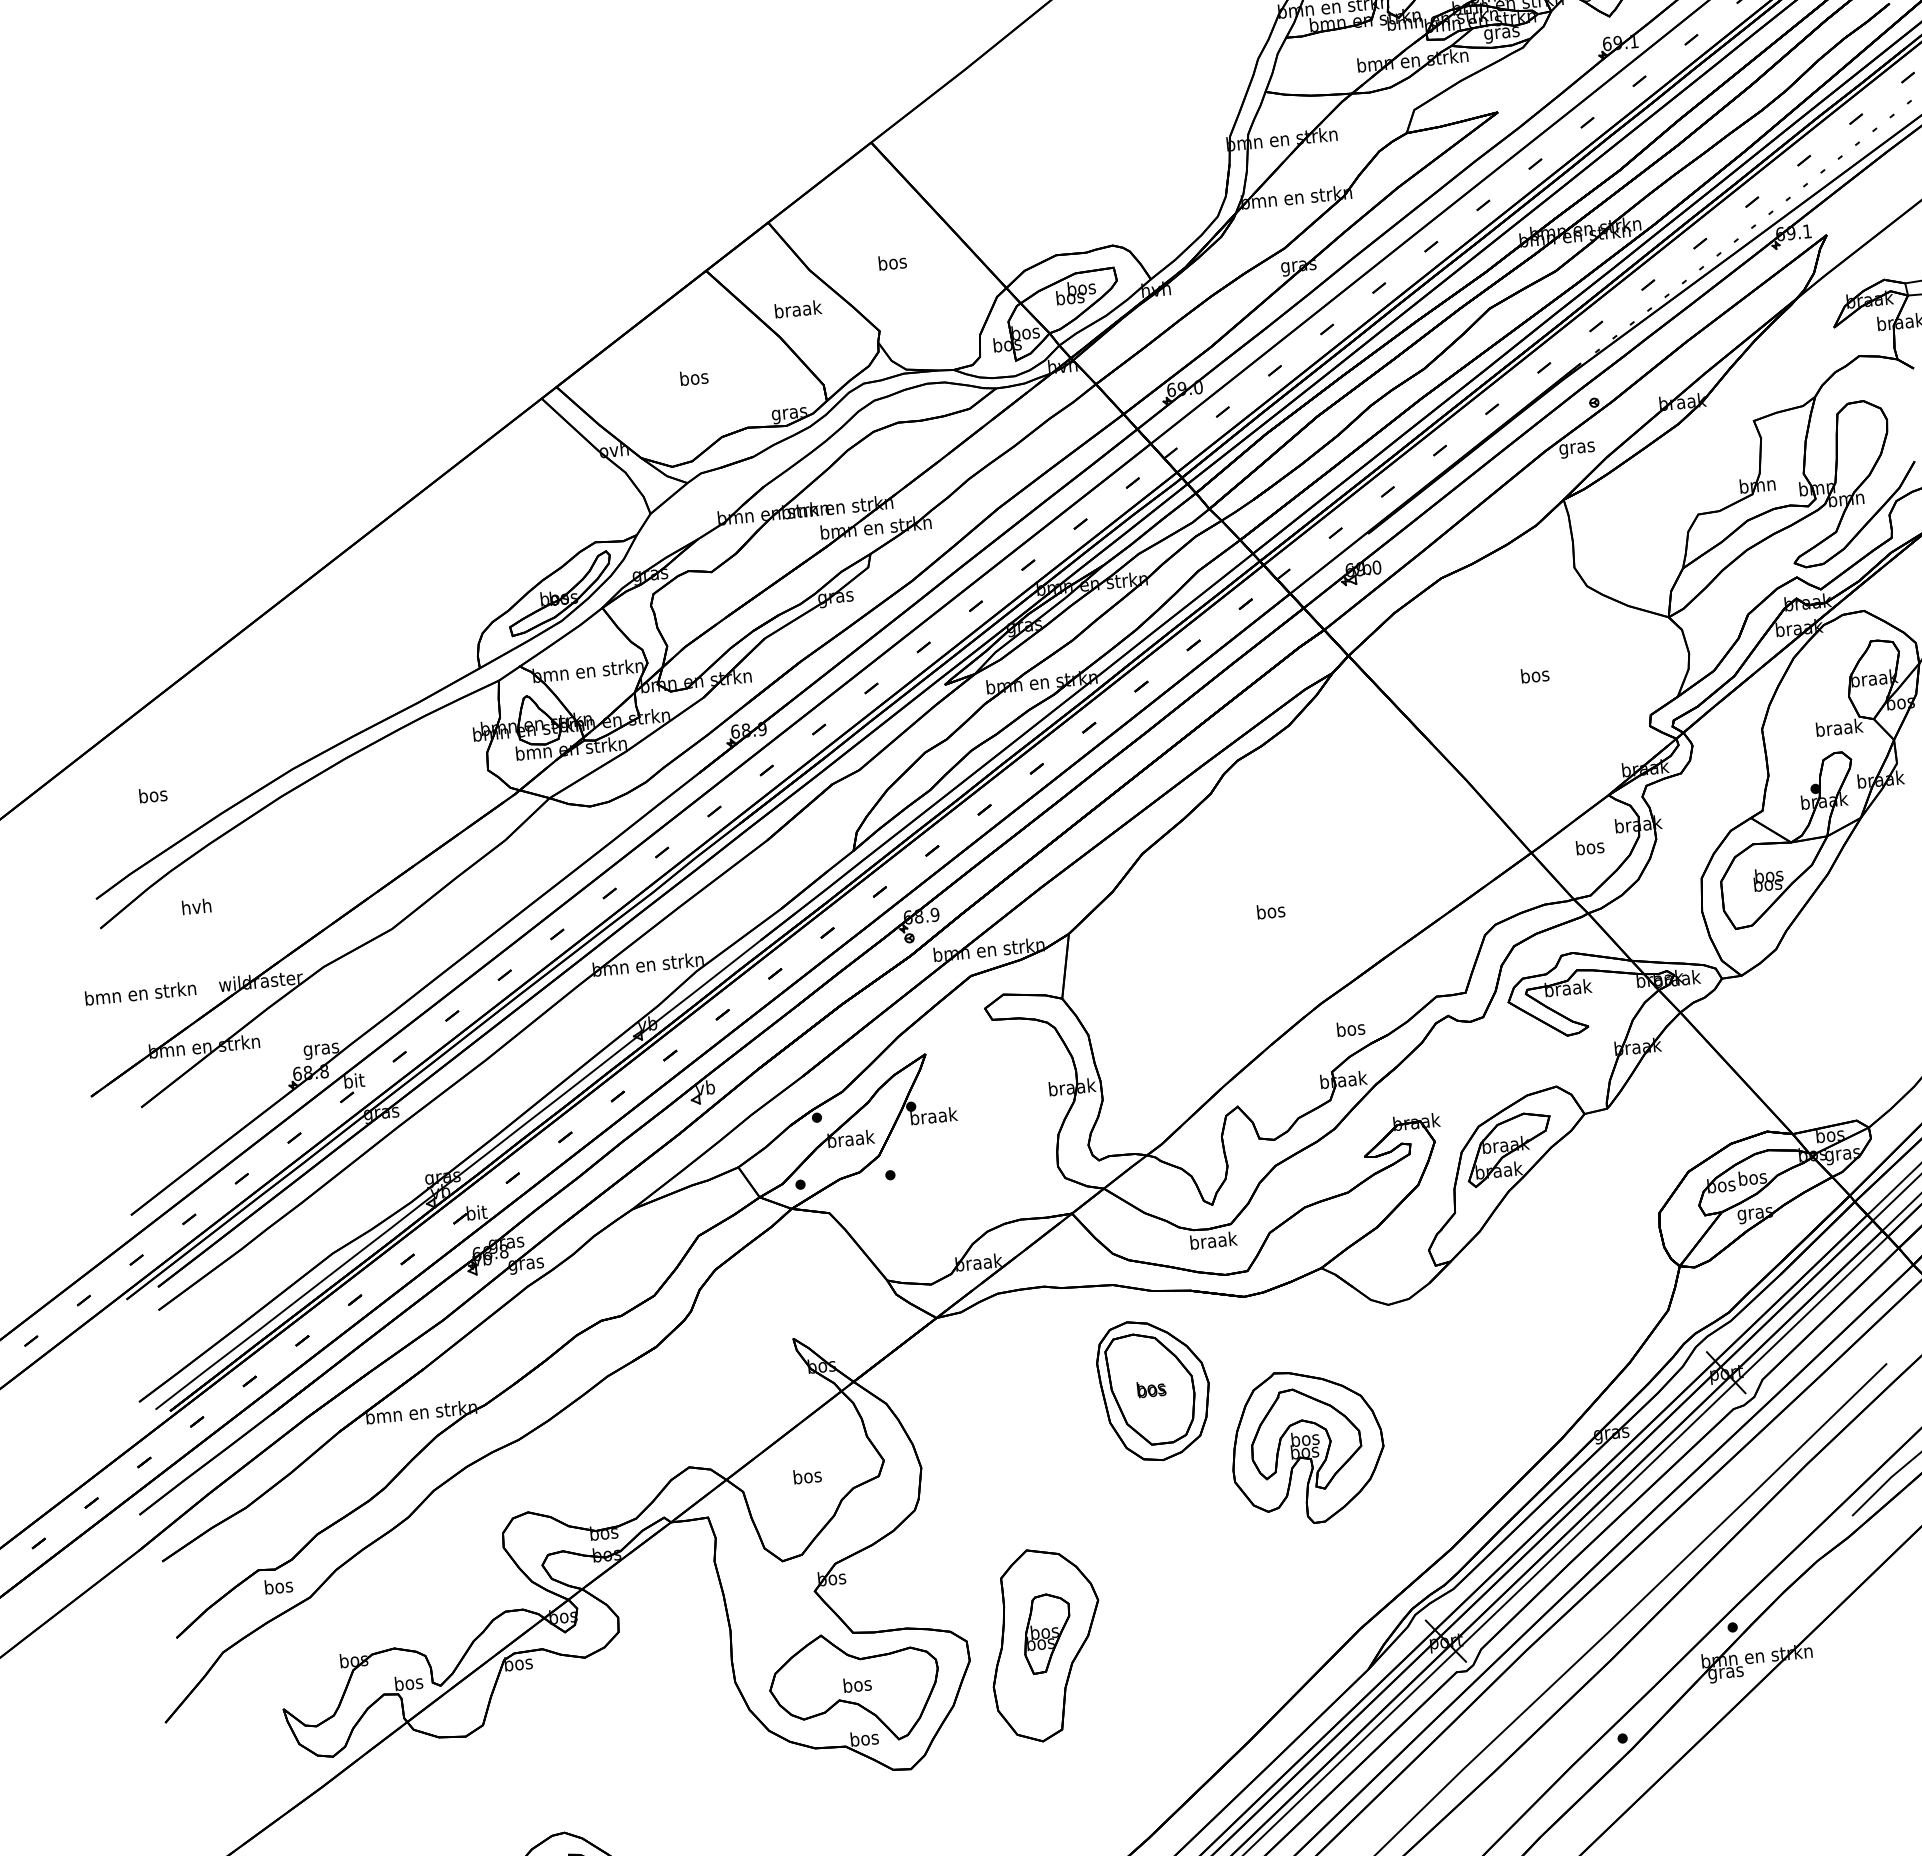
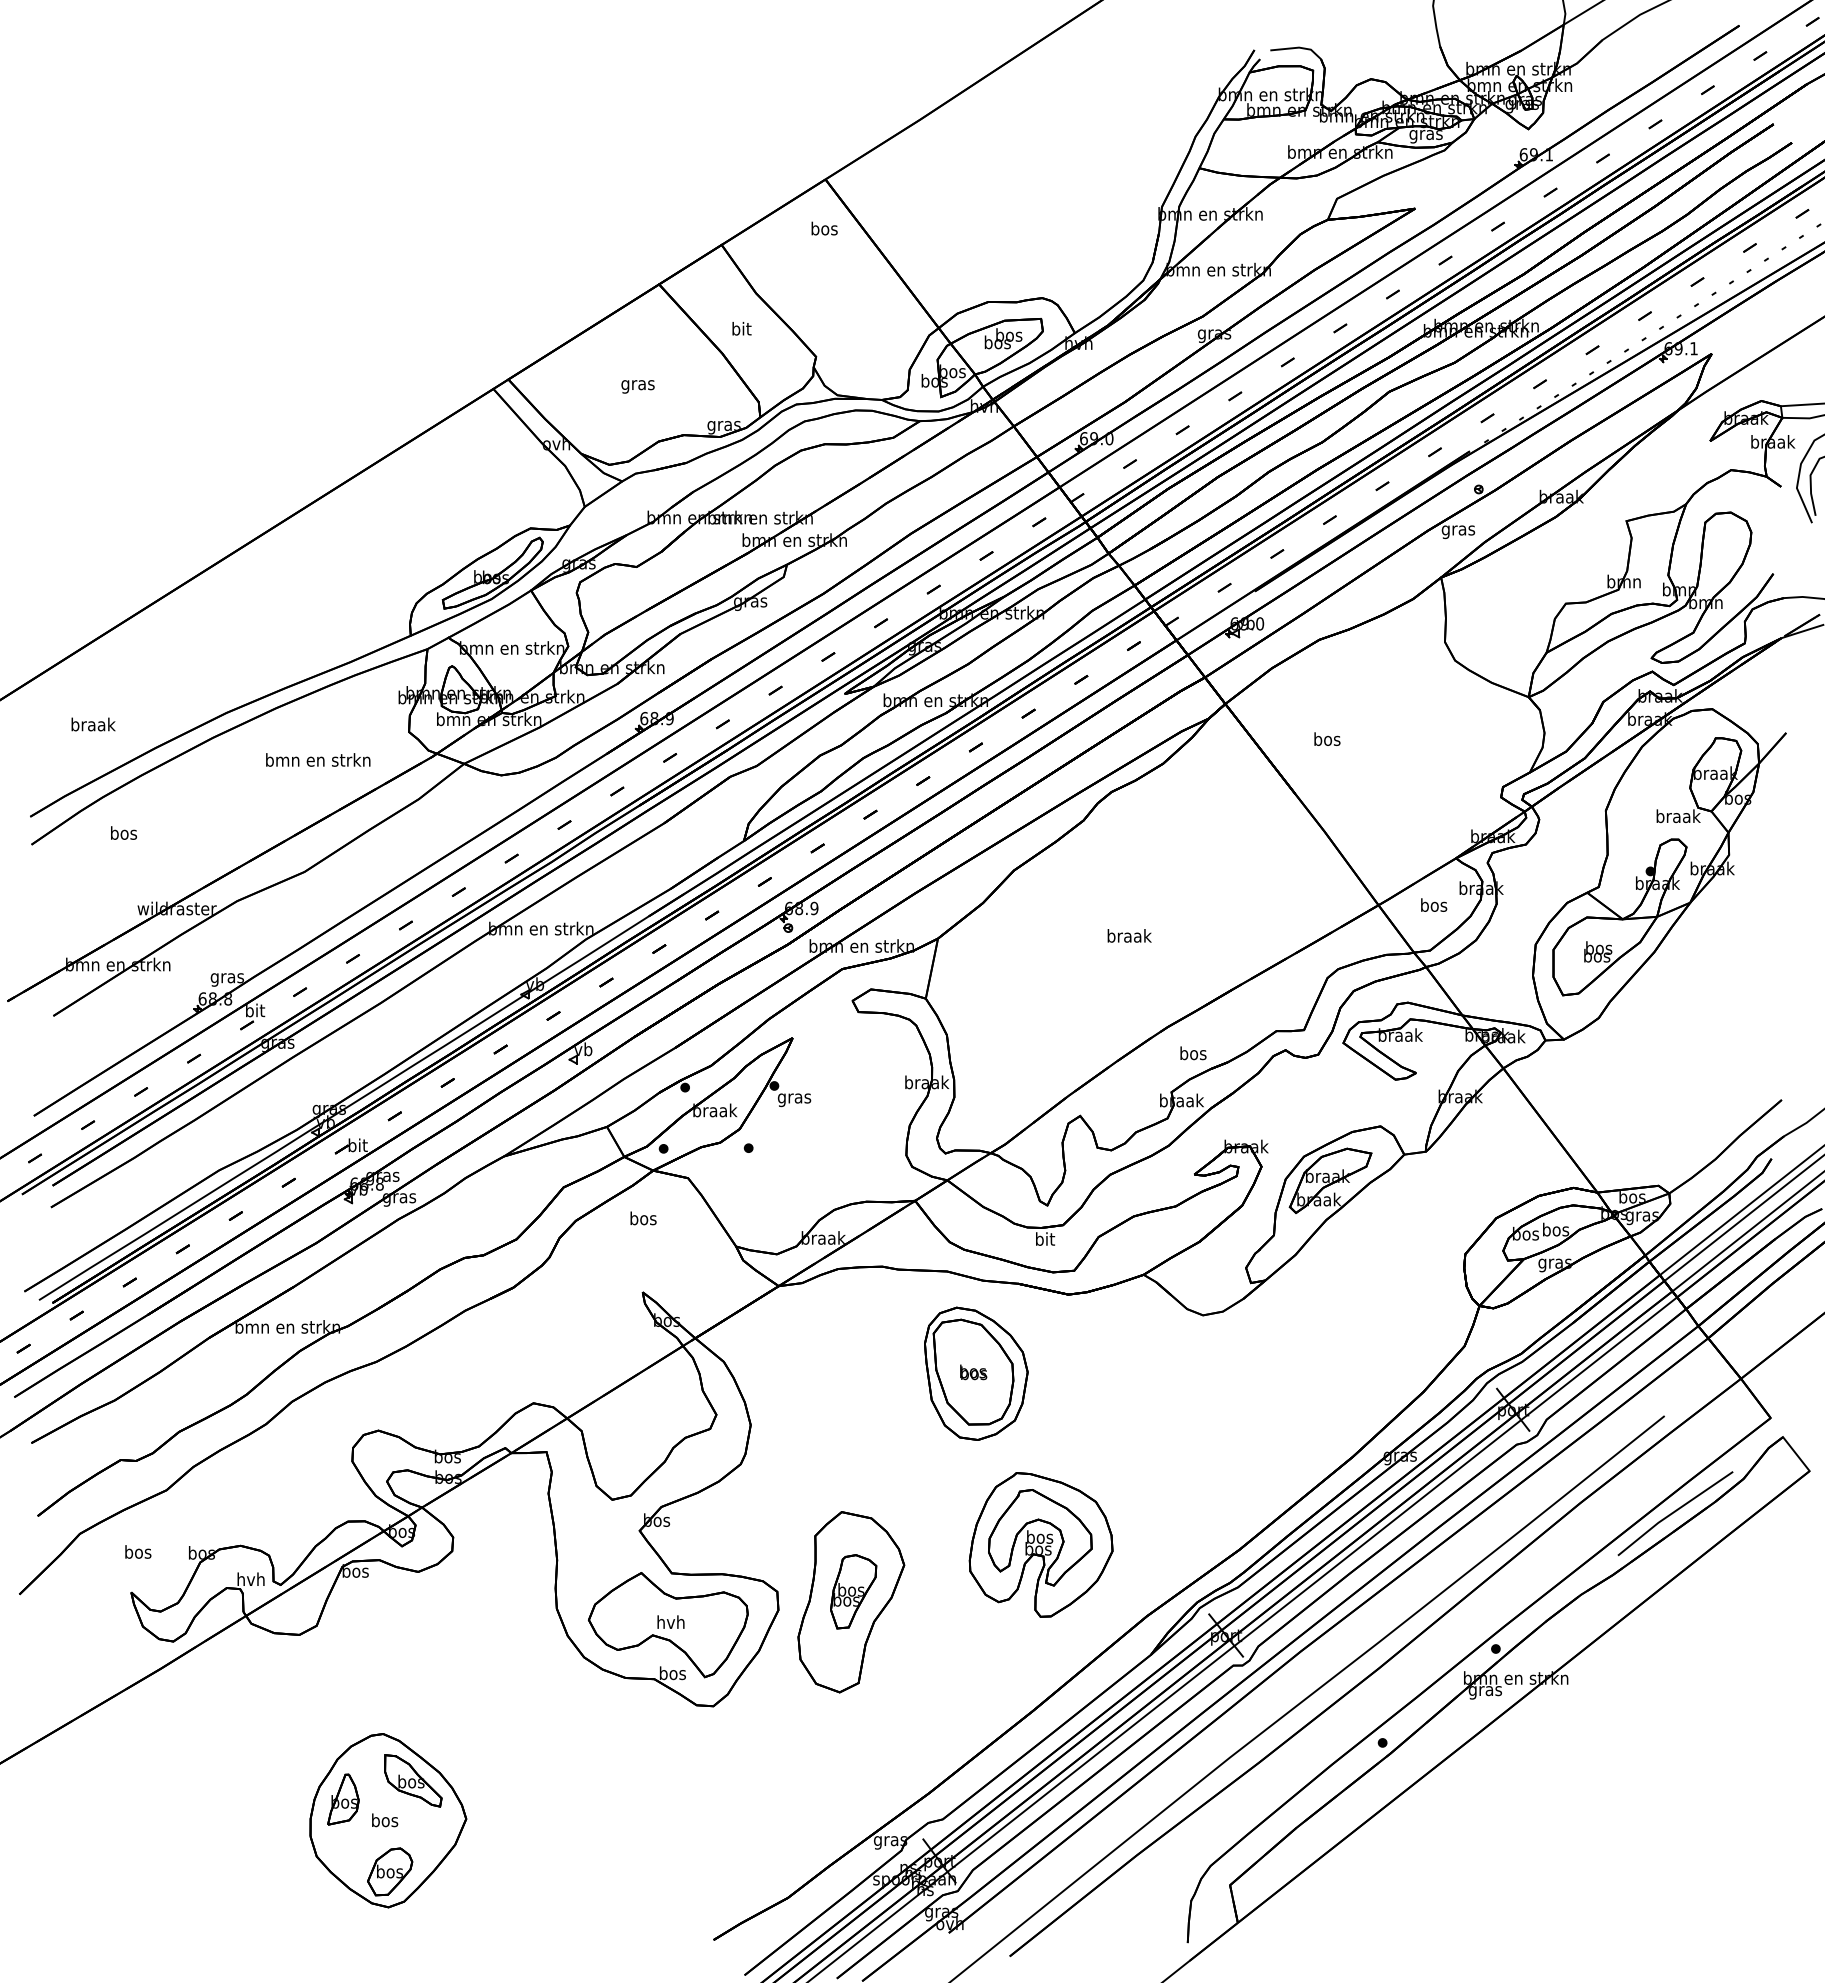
text: (892, 262) -> (824, 228), moved
text: (797, 308) -> (741, 328), braak -> bit
text: (693, 378) -> (637, 384), bos -> gras
text: (1535, 674) -> (1327, 738), moved
text: (153, 795) -> (93, 724), bos -> braak
text: (196, 906) -> (123, 832), hvh -> bos
text: (1271, 910) -> (1129, 935), bos -> braak
text: (140, 992) -> (318, 759), moved
text: (933, 1117) -> (794, 1098), braak -> gras
text: (1213, 1239) -> (1045, 1238), braak -> bit
part: (1306, 1446) -> (1040, 1544), moved
text: (807, 1476) -> (643, 1218), moved
text: (279, 1585) -> (138, 1551), moved
text: (408, 1683) -> (250, 1579), bos -> hvh
text: (856, 1685) -> (670, 1622), bos -> hvh

